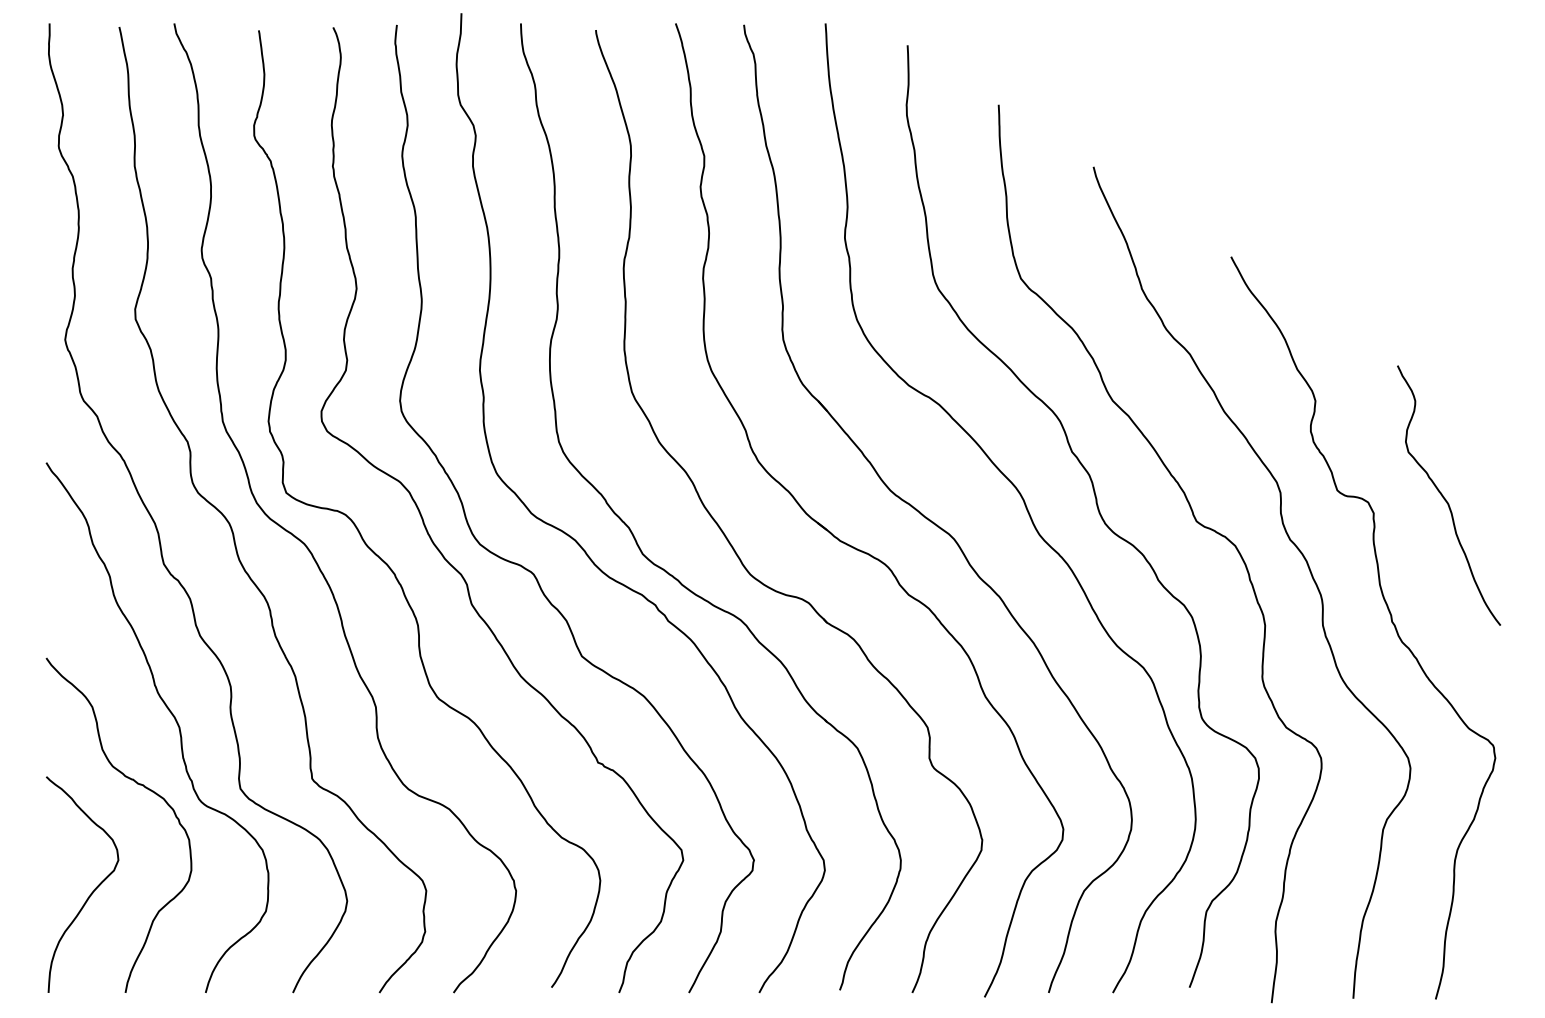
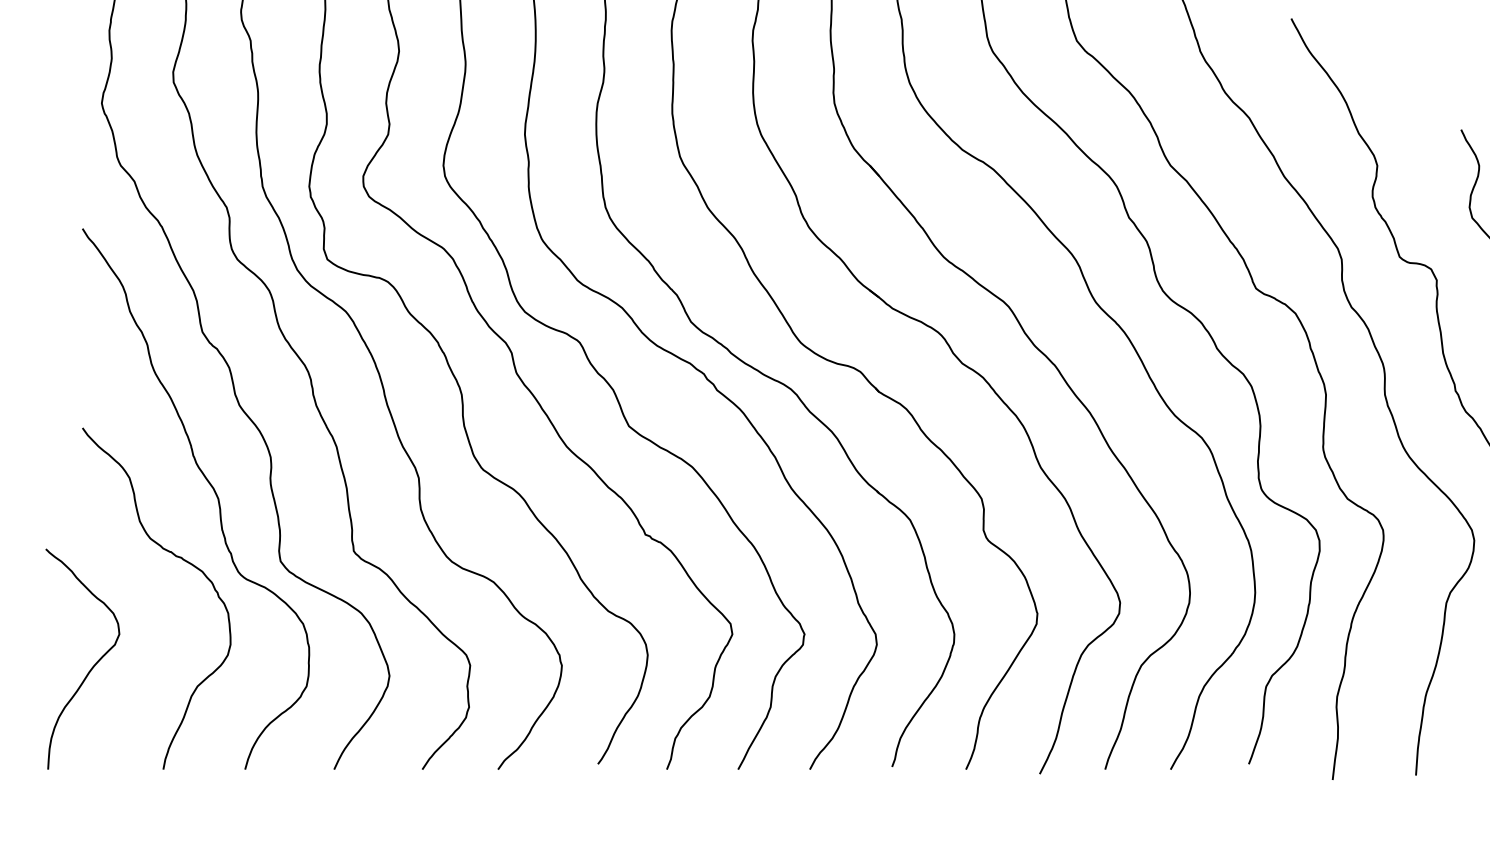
curve: (91, 892) -> (91, 667), moved

